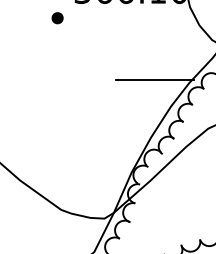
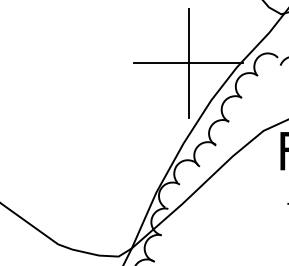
line: (154, 80) -> (188, 63), added

